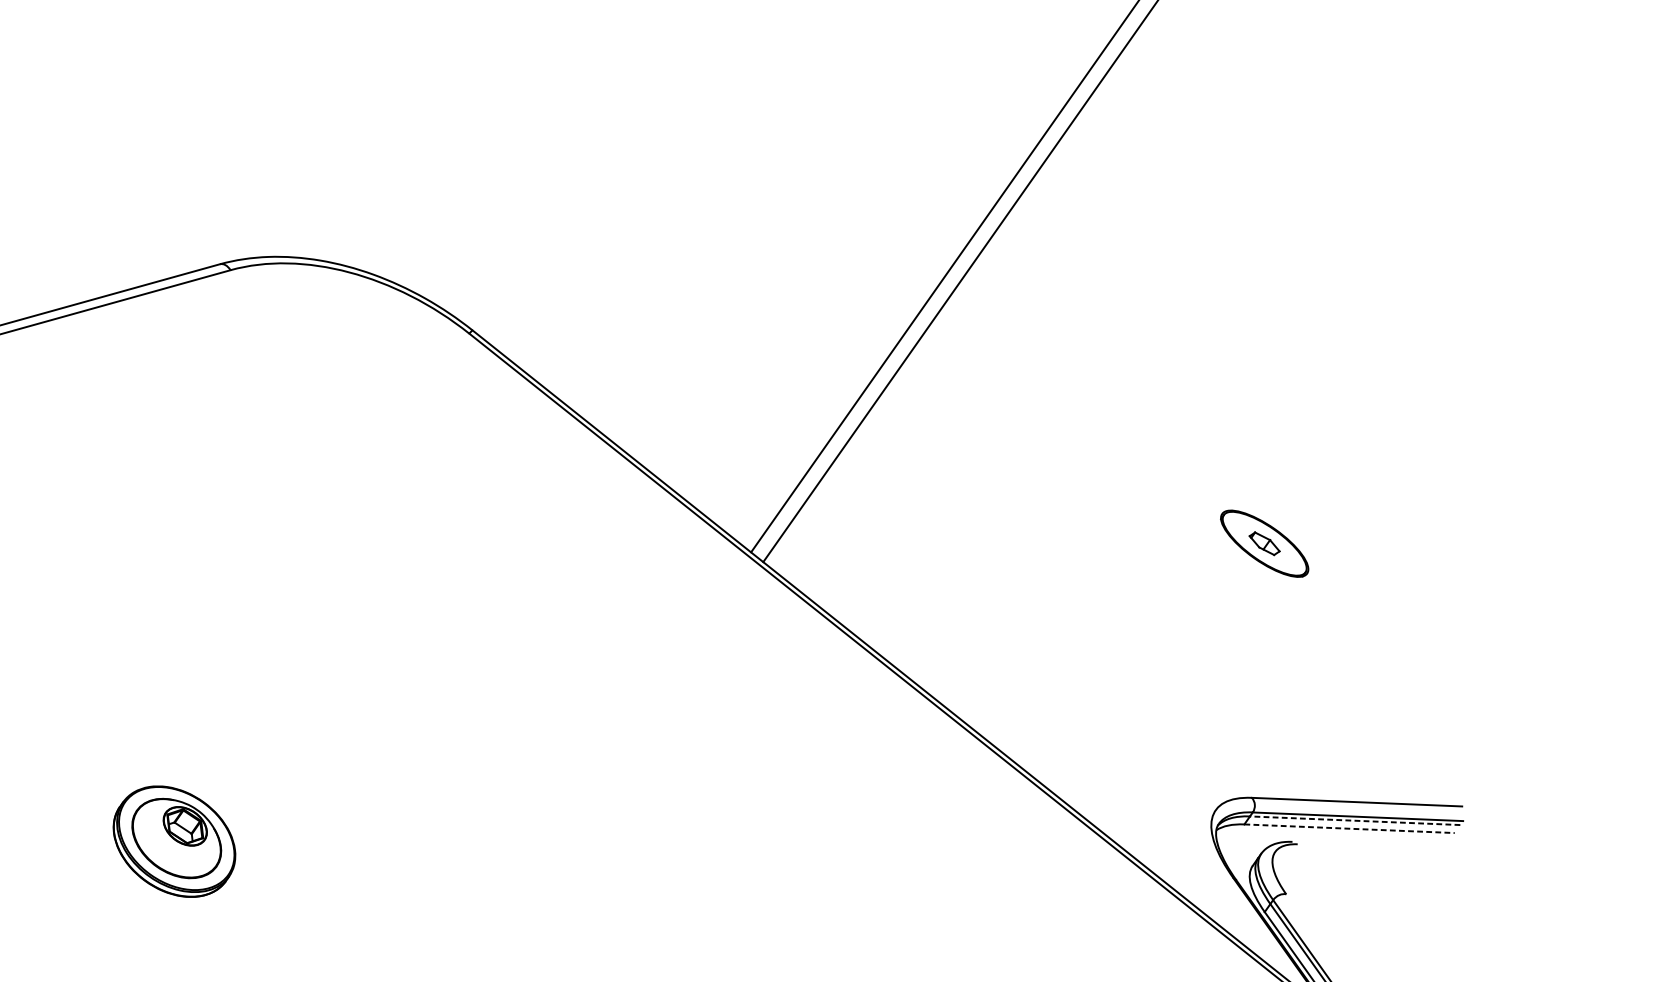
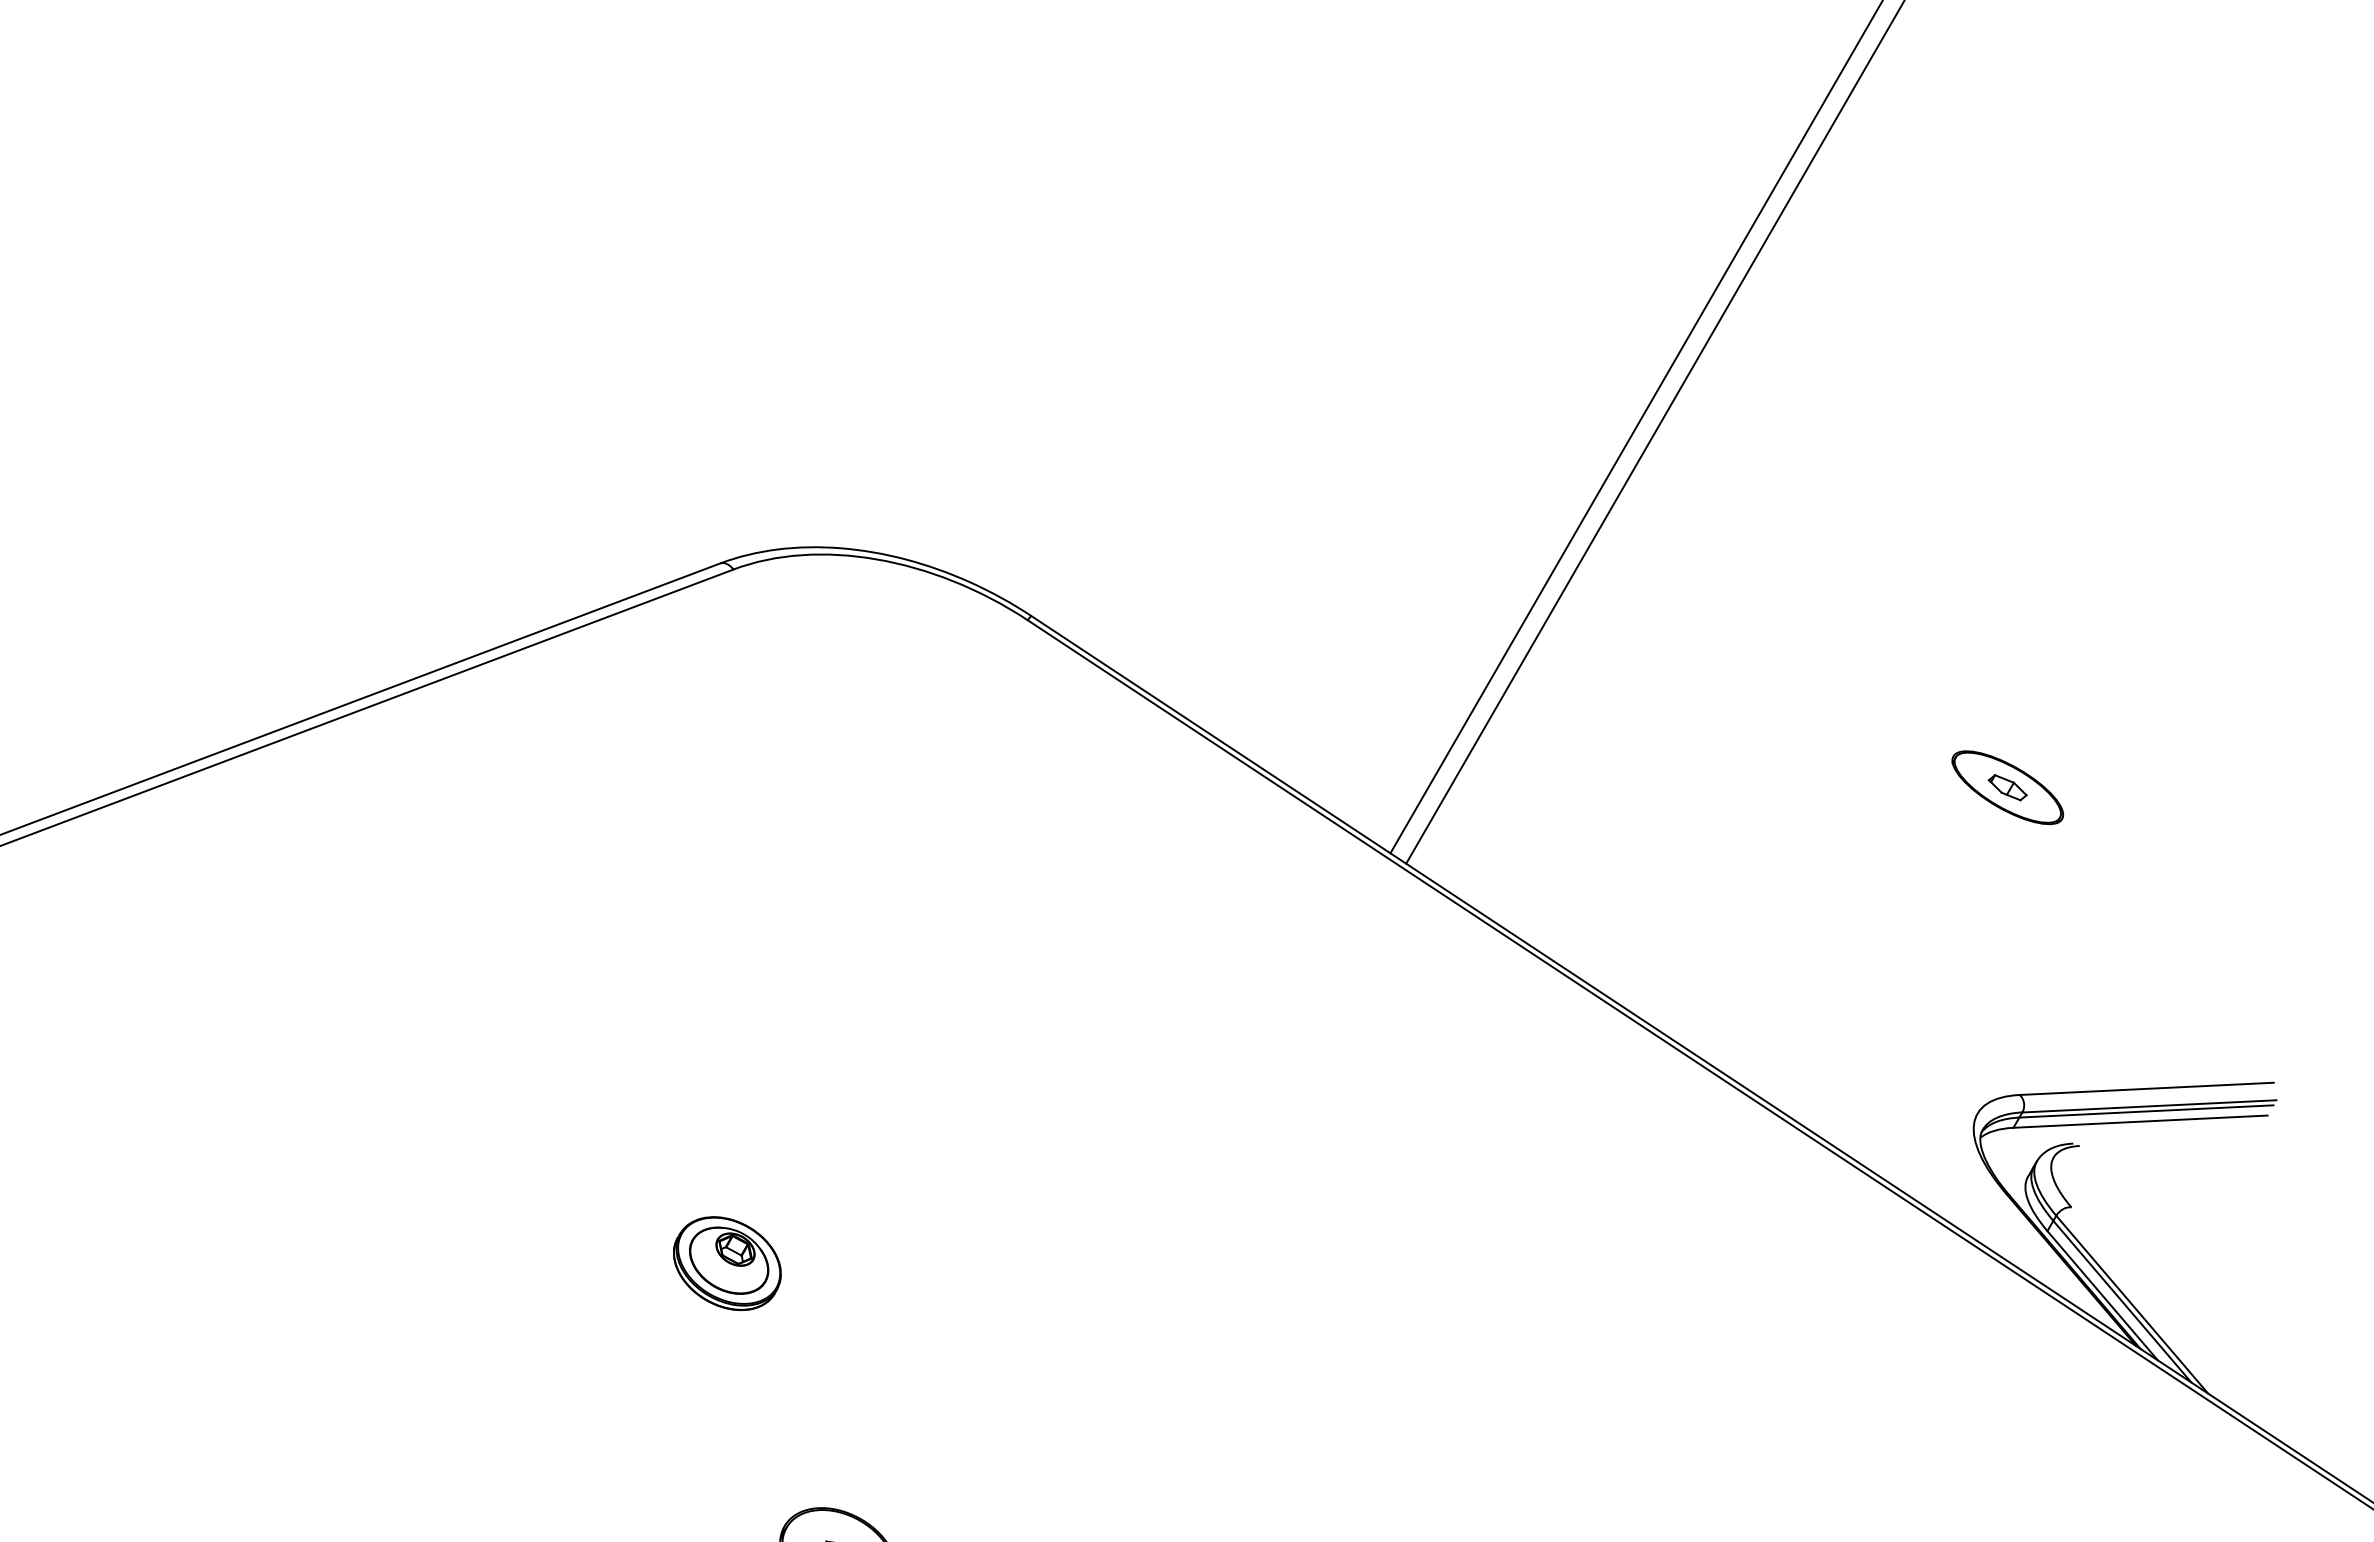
line: (1354, 820) -> (2145, 1111), dashed -> solid
line: (1350, 828) -> (2141, 1121), dashed -> solid
part: (174, 841) -> (727, 1263), size x0.71

